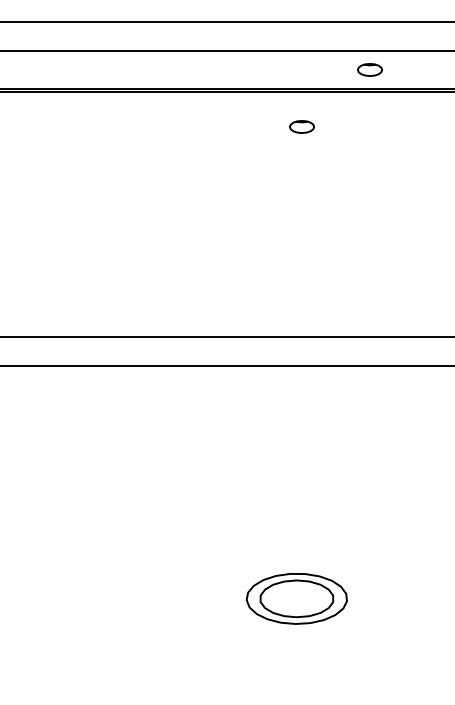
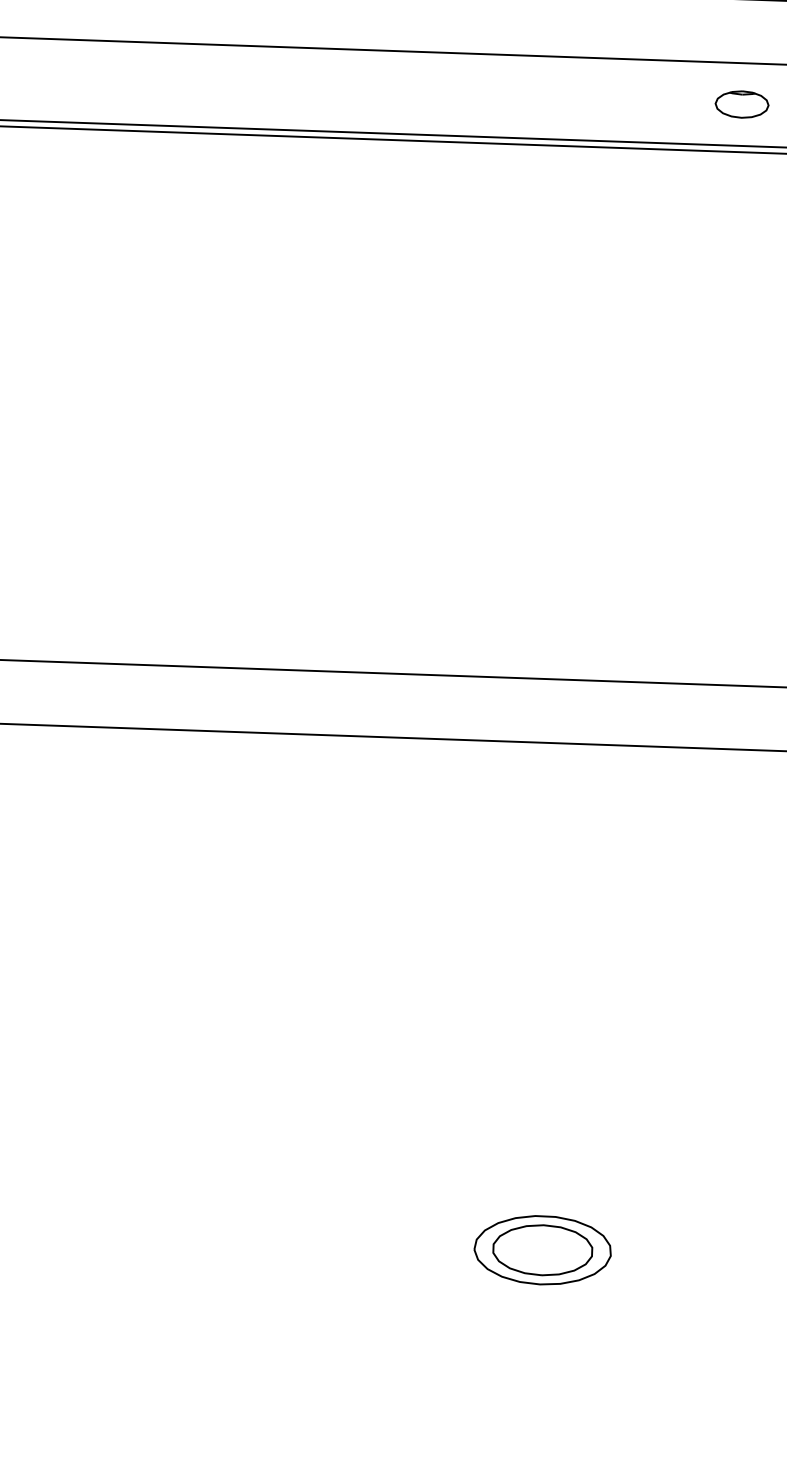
part: (301, 126) -> (588, 222), removed
part: (296, 598) -> (541, 1249), size x0.62

